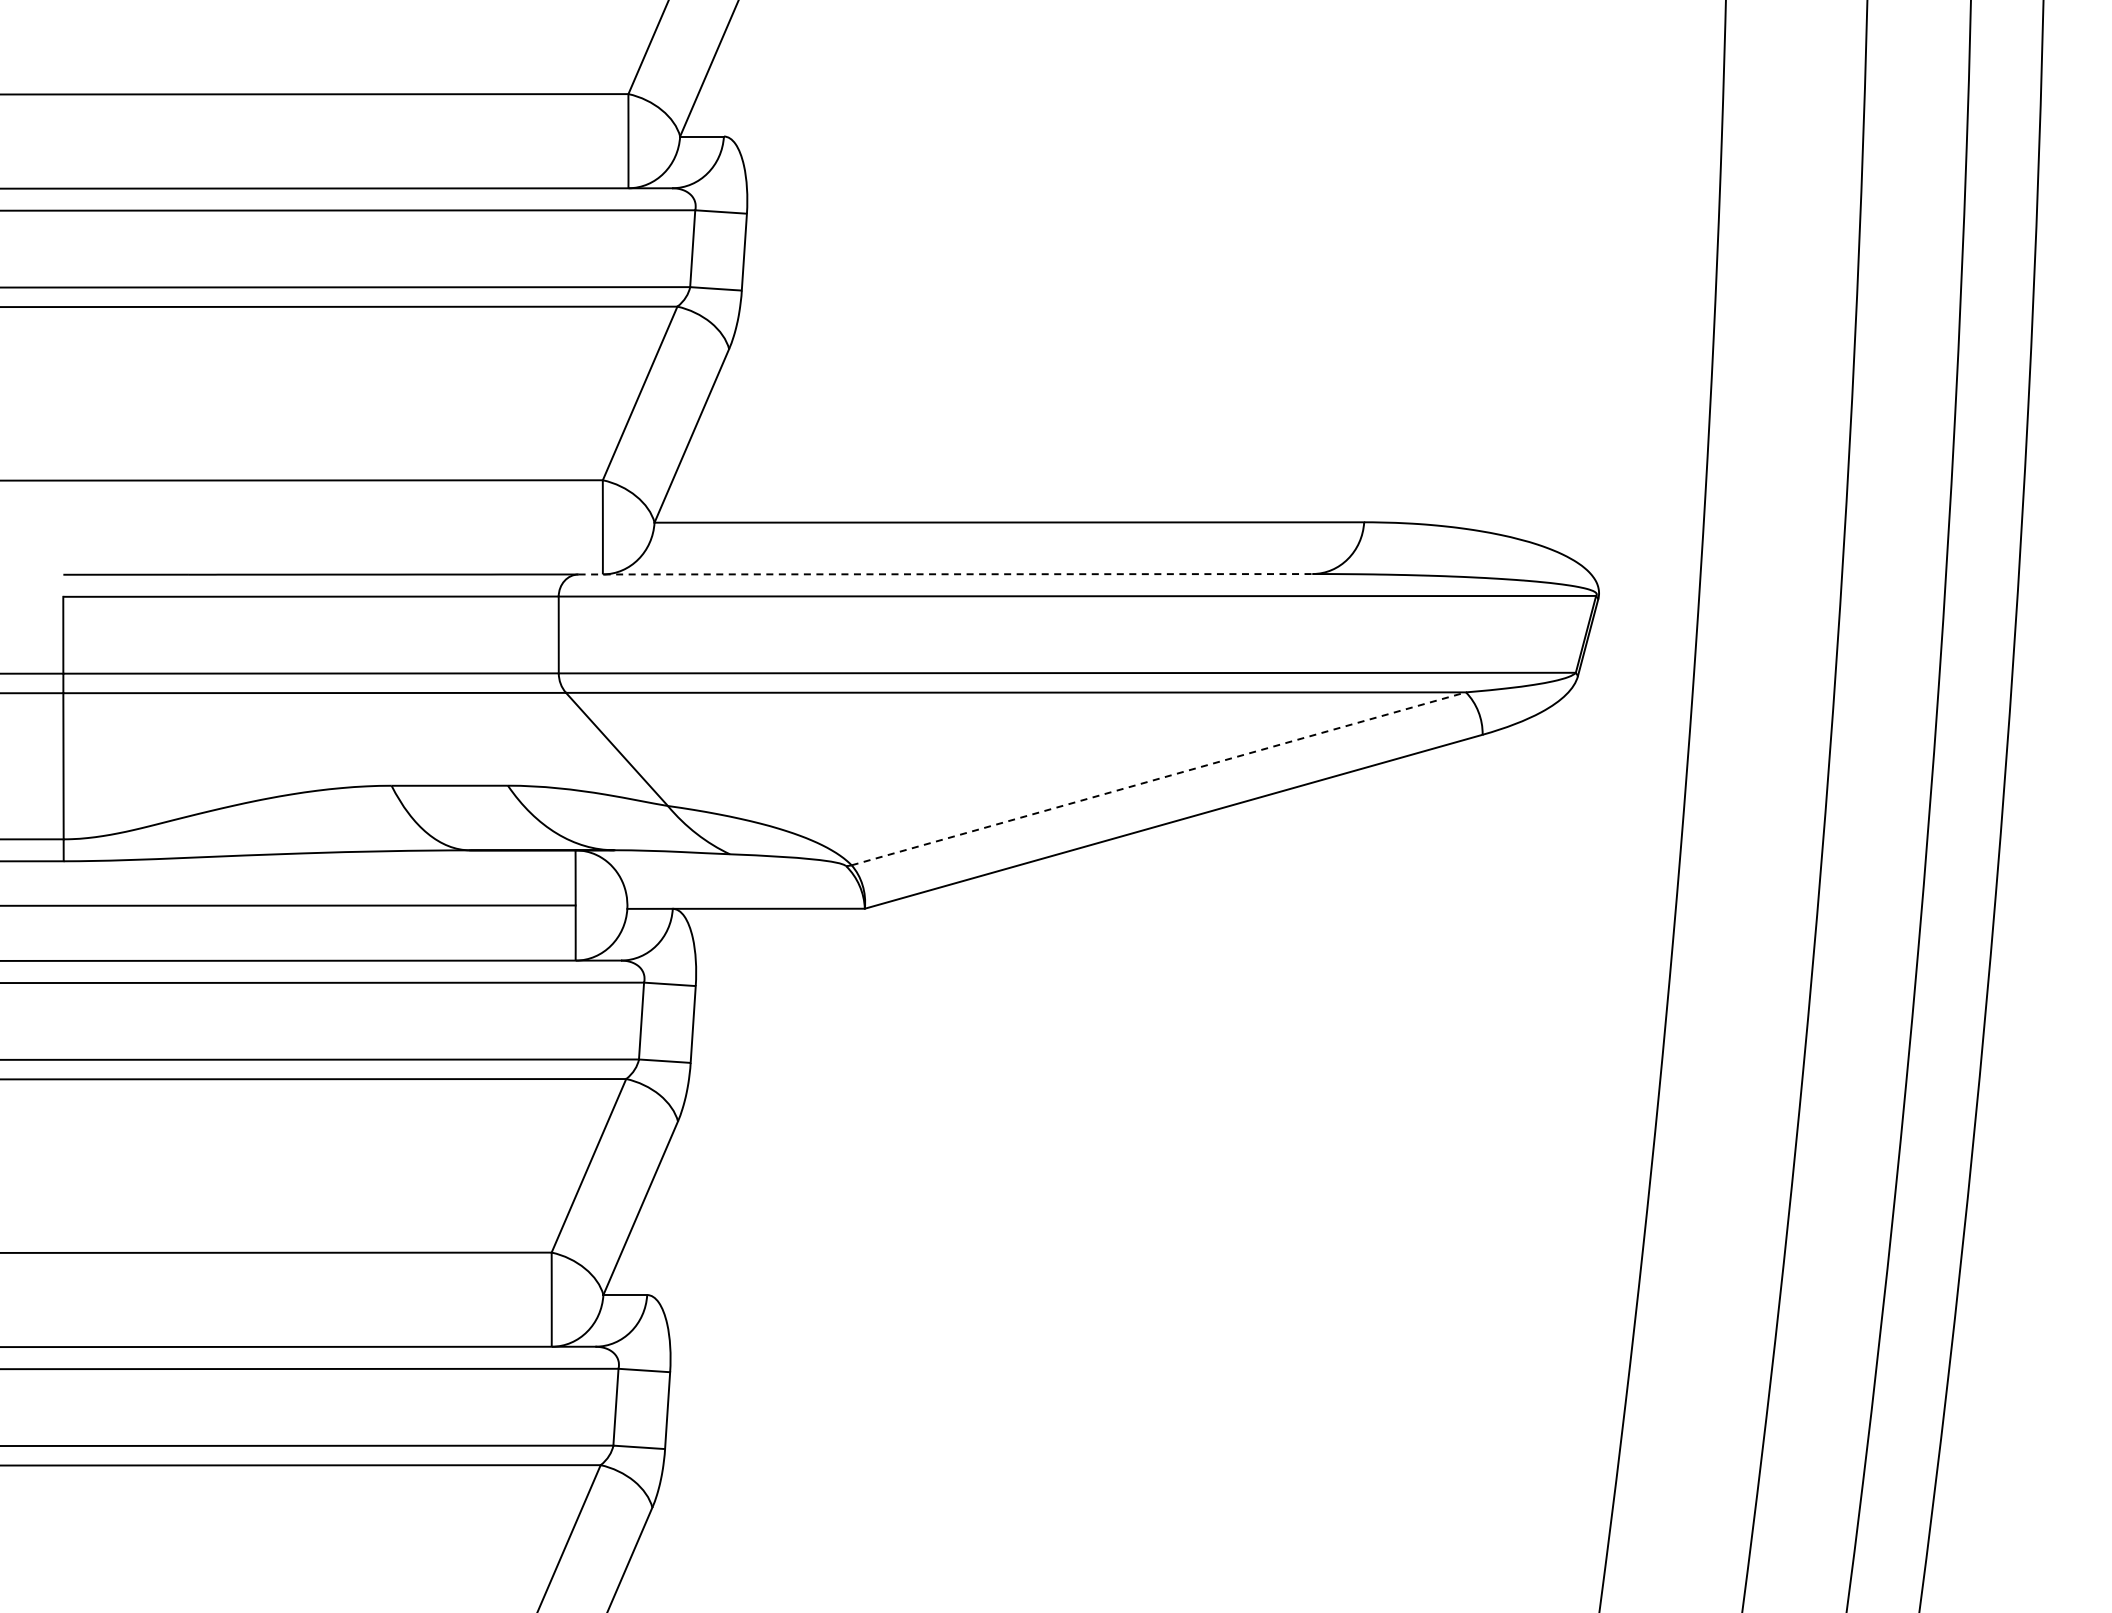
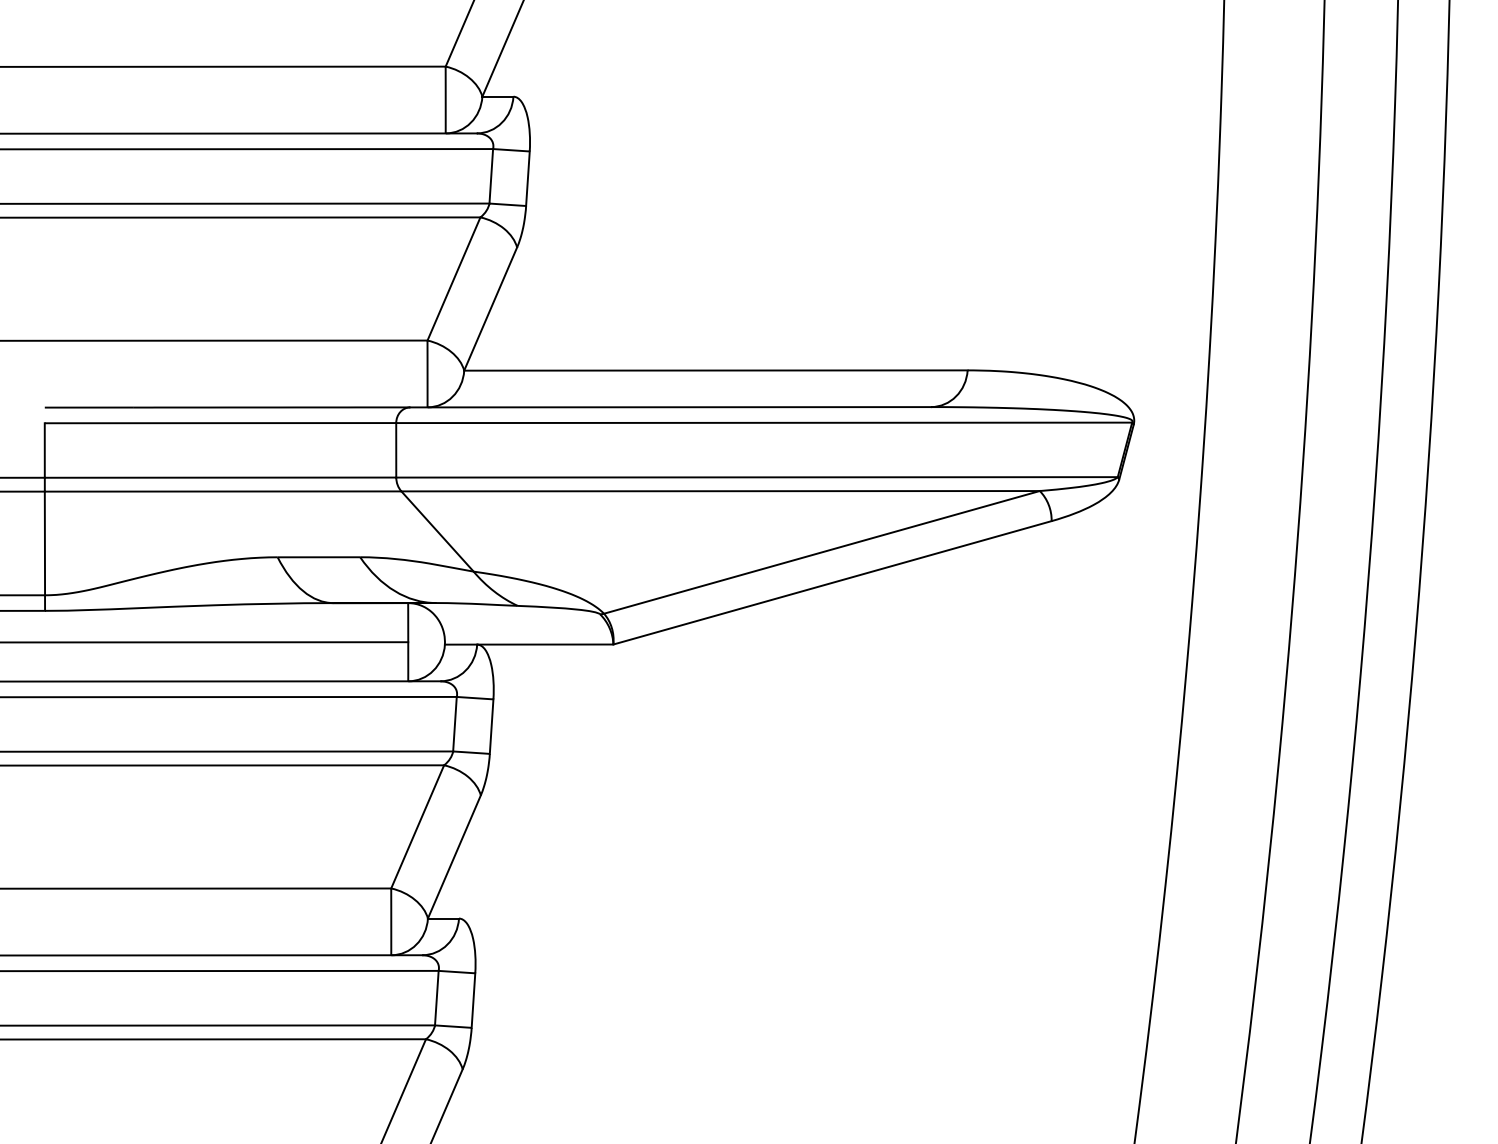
line: (945, 574) -> (670, 407), dashed -> solid
line: (1159, 778) -> (822, 552), dashed -> solid

